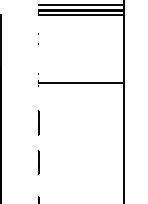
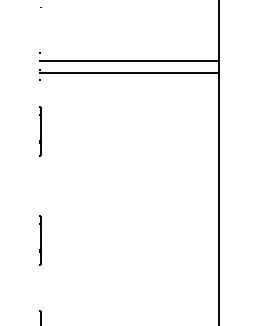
line: (81, 77) -> (129, 61), added
line: (38, 122) -> (39, 130), moved

